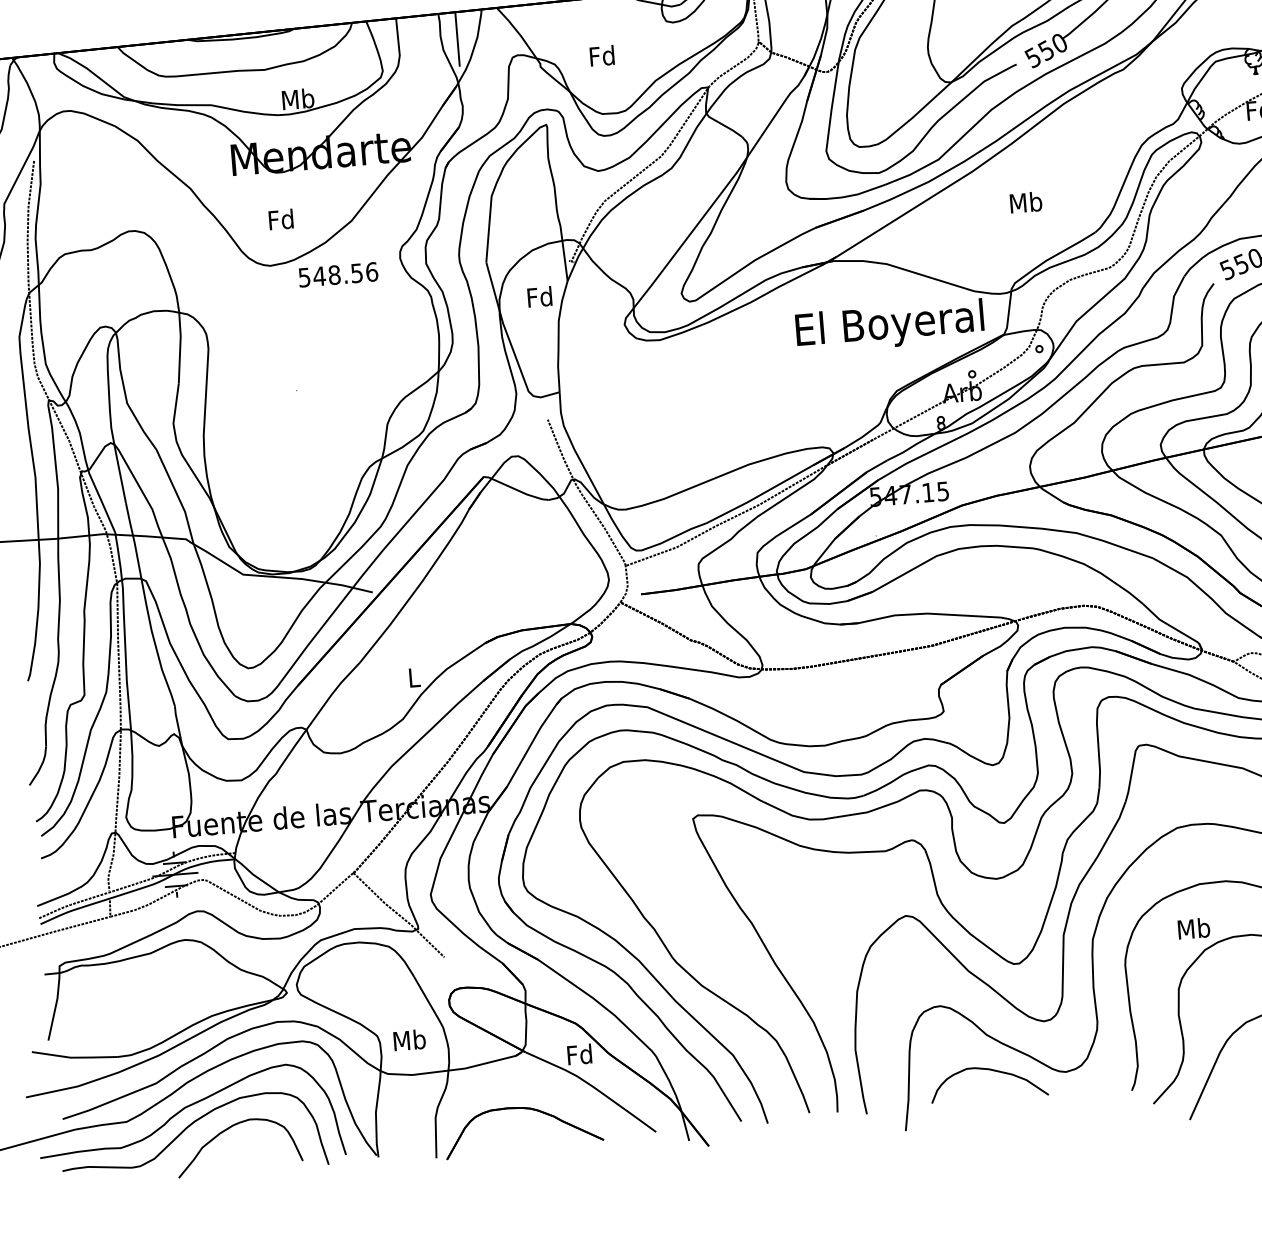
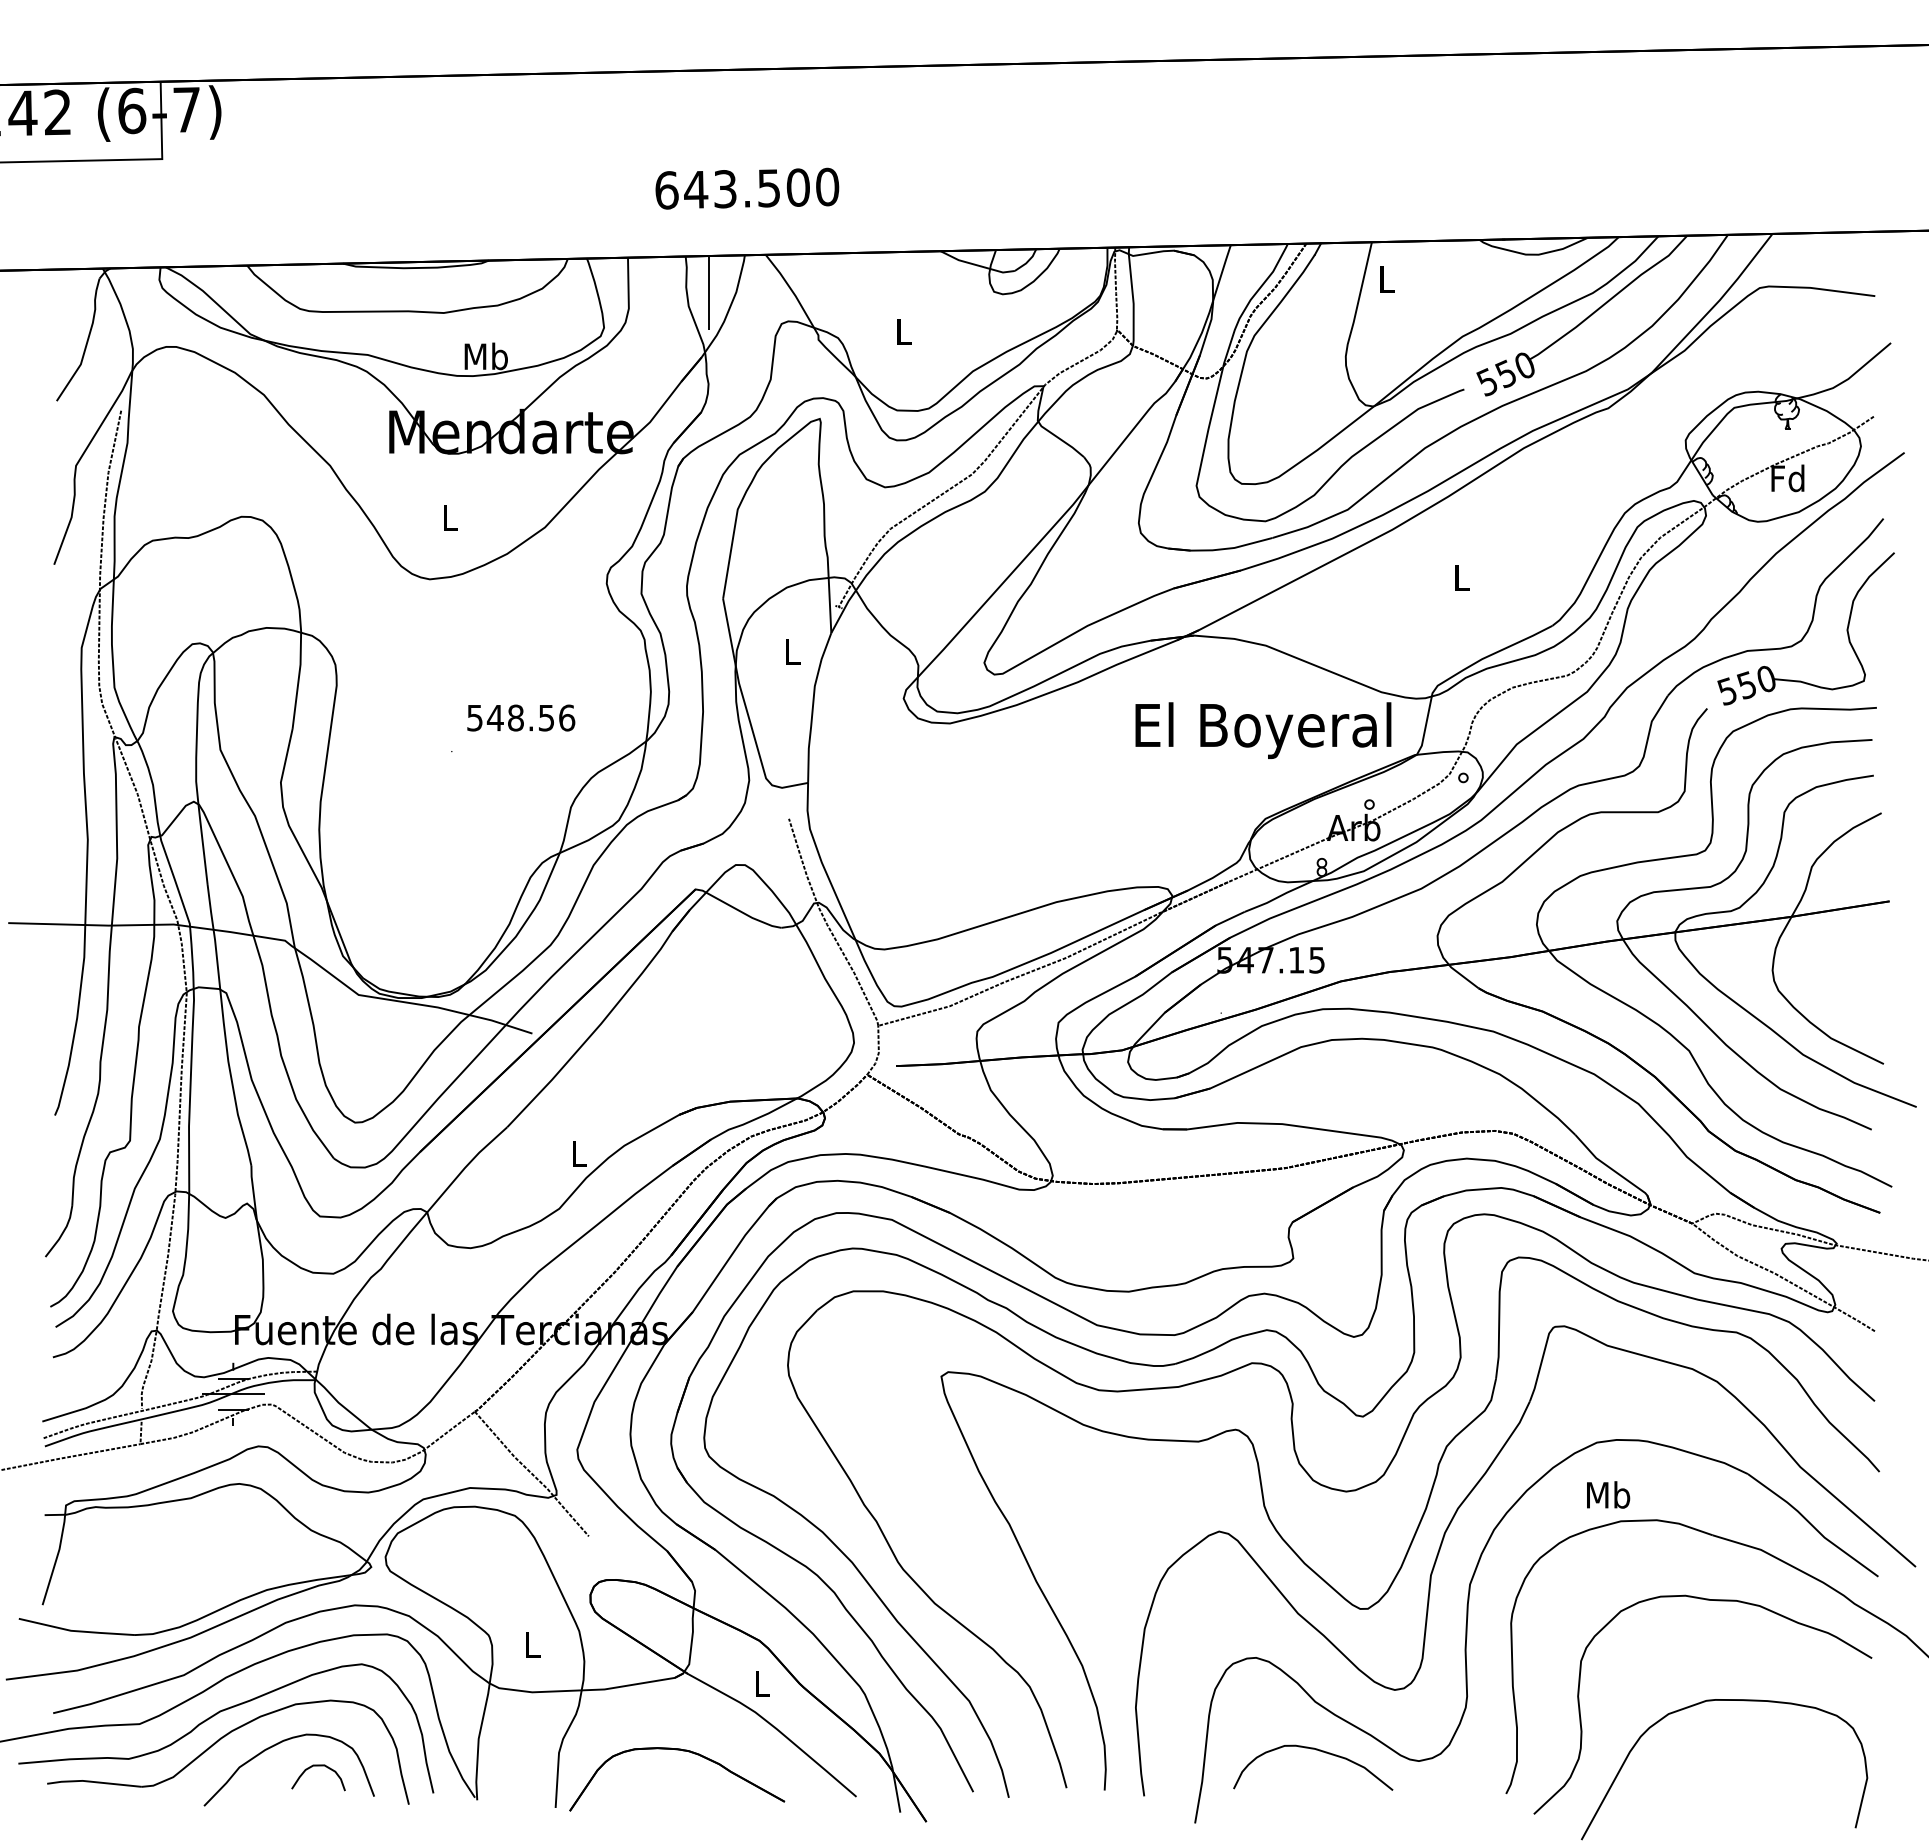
text: (601, 55) -> (902, 331), Fd -> L
text: (1025, 202) -> (1461, 577), Mb -> L
text: (280, 219) -> (449, 517), Fd -> L
text: (338, 274) -> (521, 717), moved
text: (539, 296) -> (791, 651), Fd -> L
text: (1194, 928) -> (1608, 1494), moved
text: (409, 1039) -> (532, 1644), Mb -> L
text: (579, 1054) -> (761, 1683), Fd -> L
curve: (260, 1142) -> (318, 1766), added

